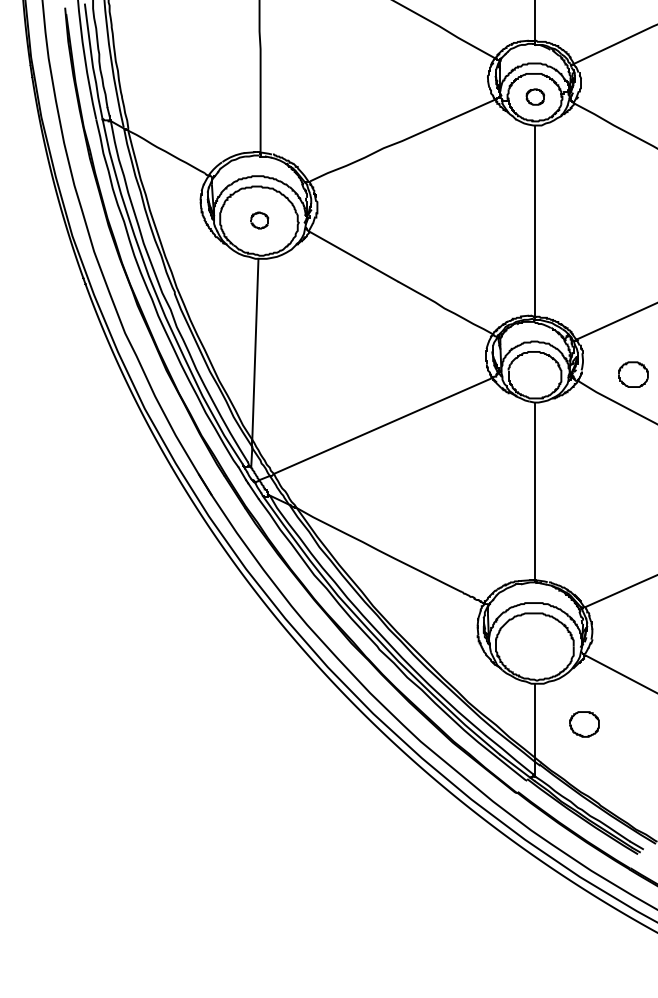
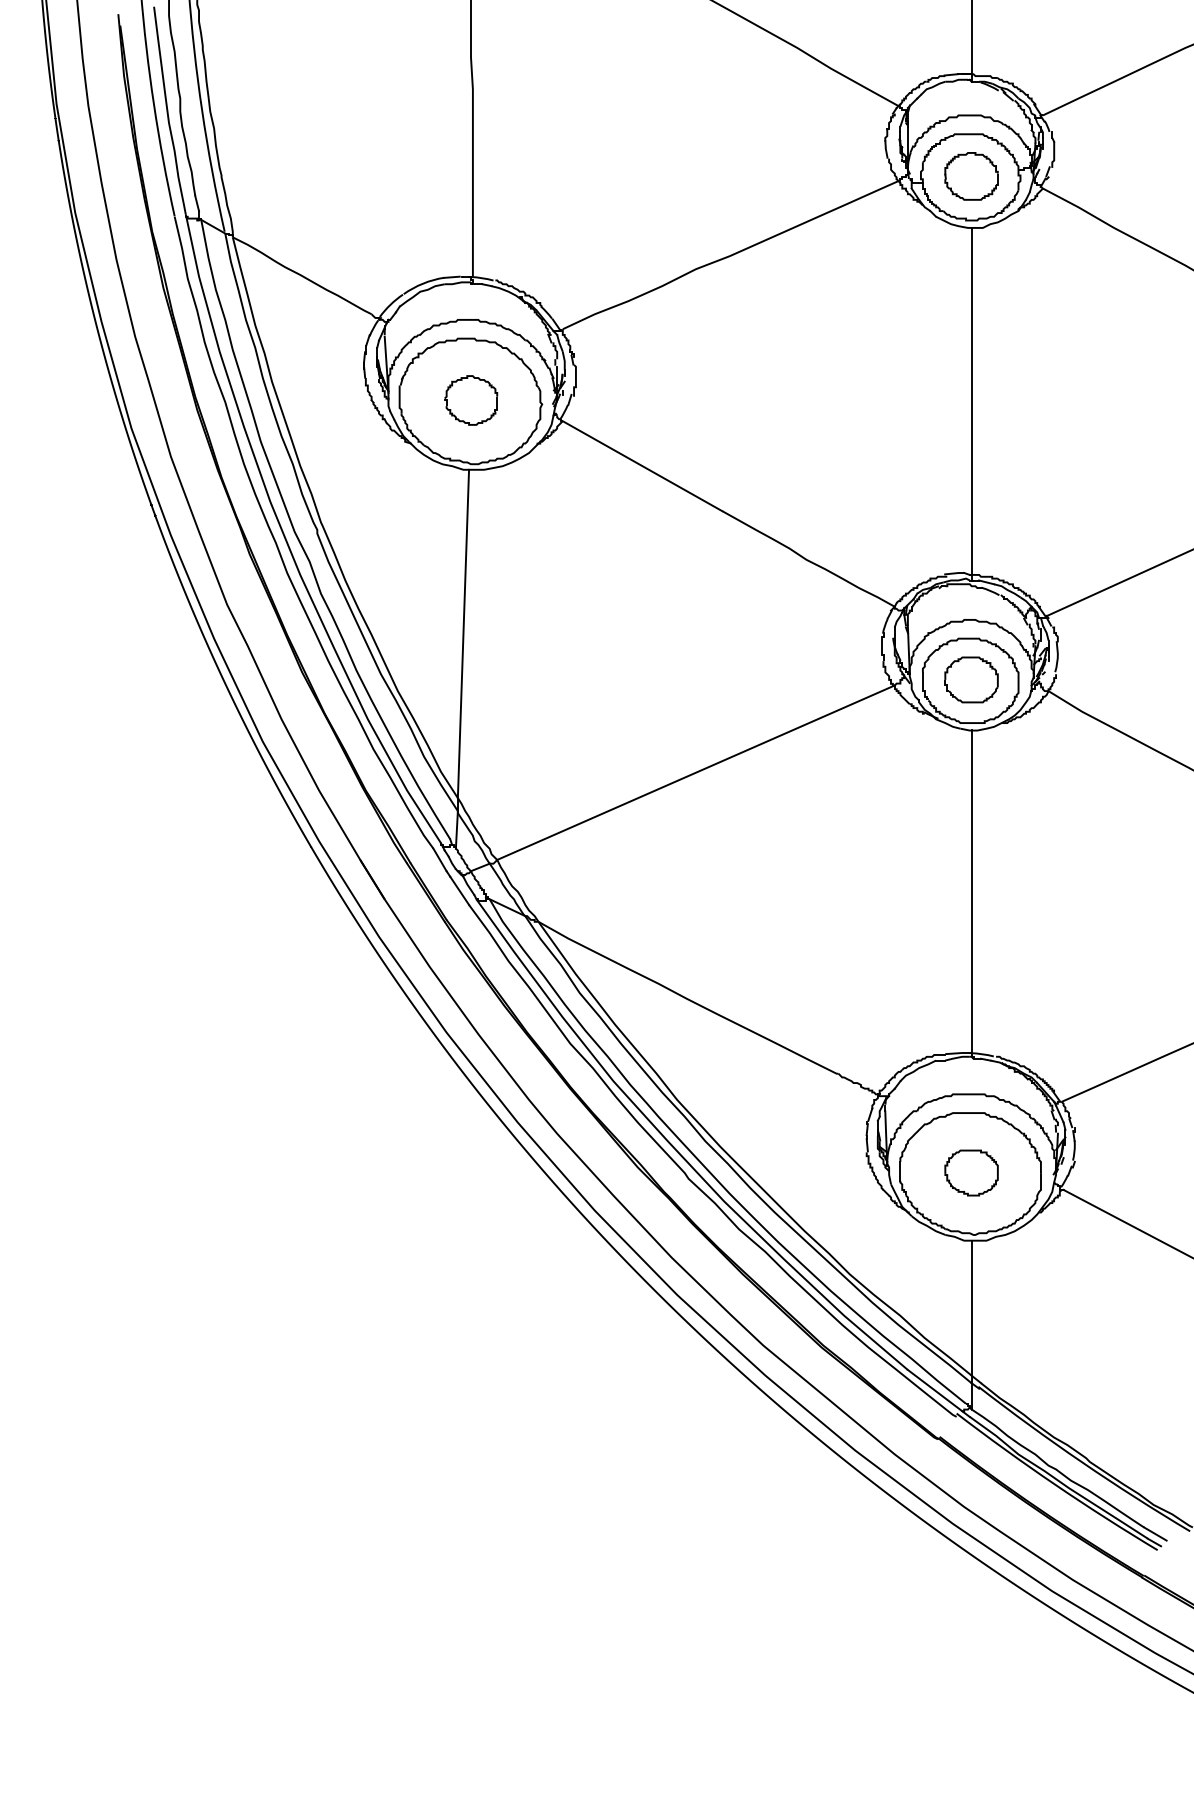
part: (535, 96) -> (971, 175), size x1.67
part: (259, 220) -> (470, 400), size x1.67
part: (633, 374) -> (971, 679), moved
part: (584, 724) -> (971, 1173), moved

